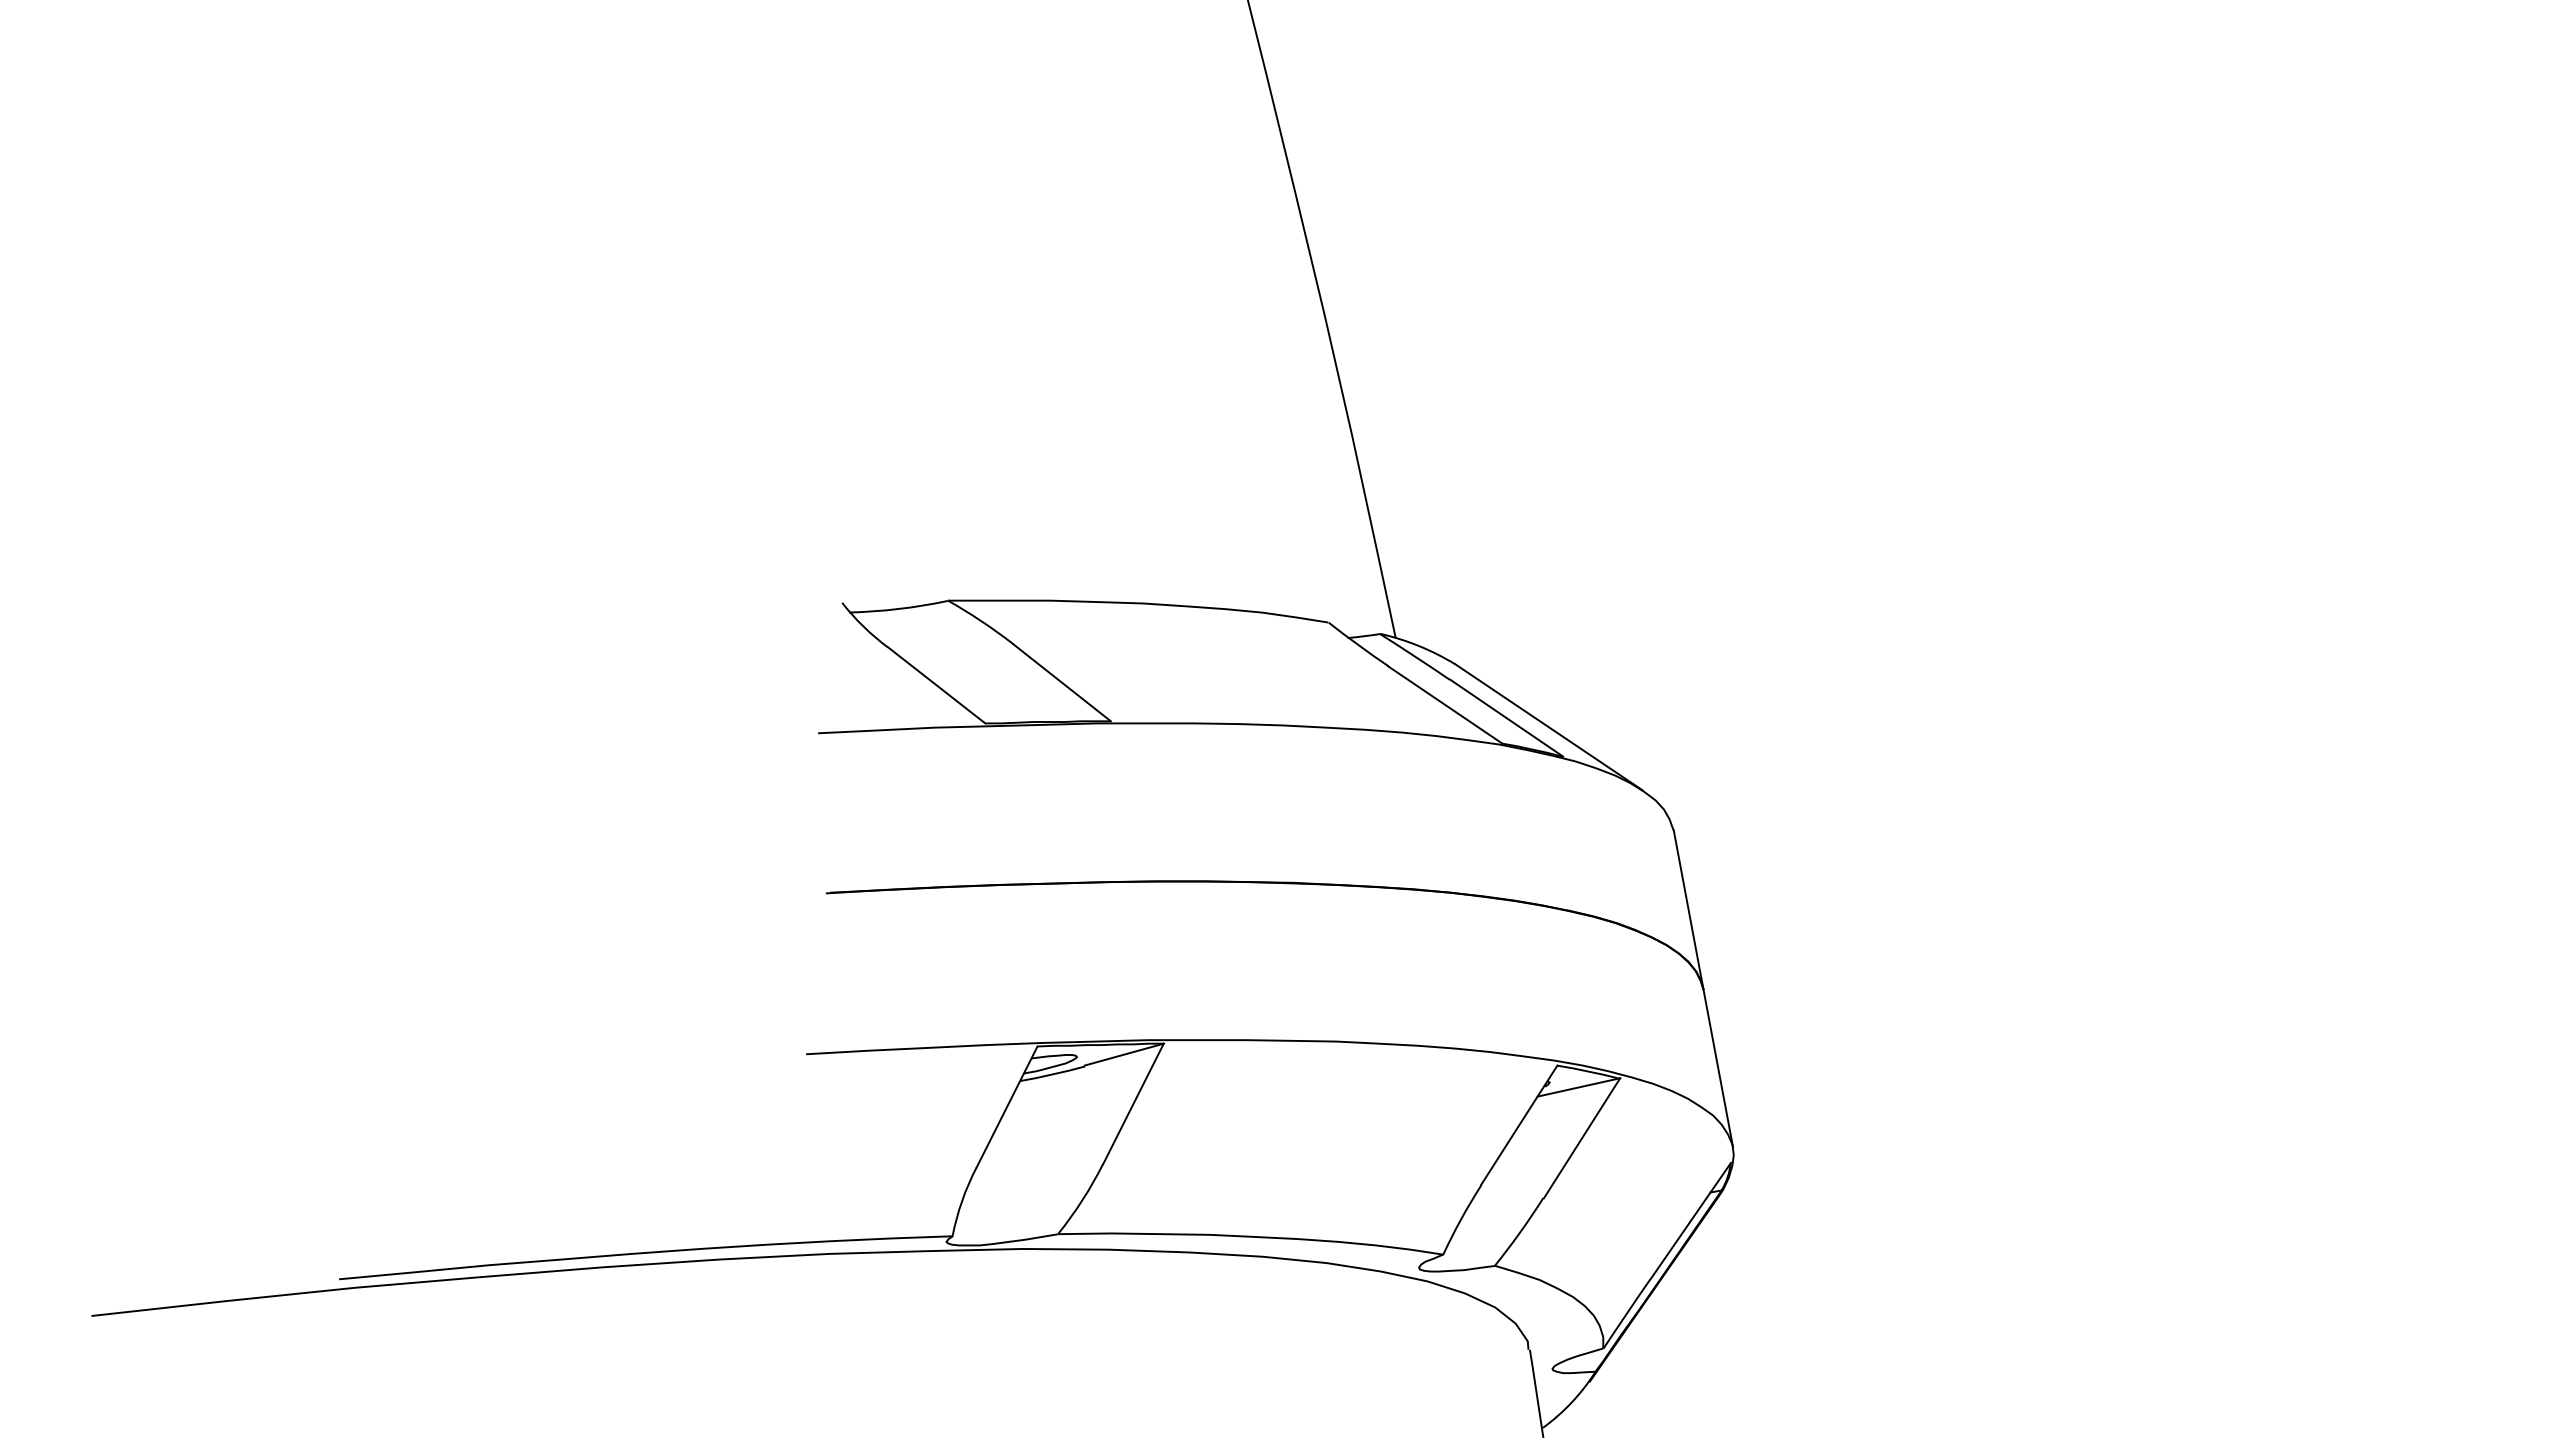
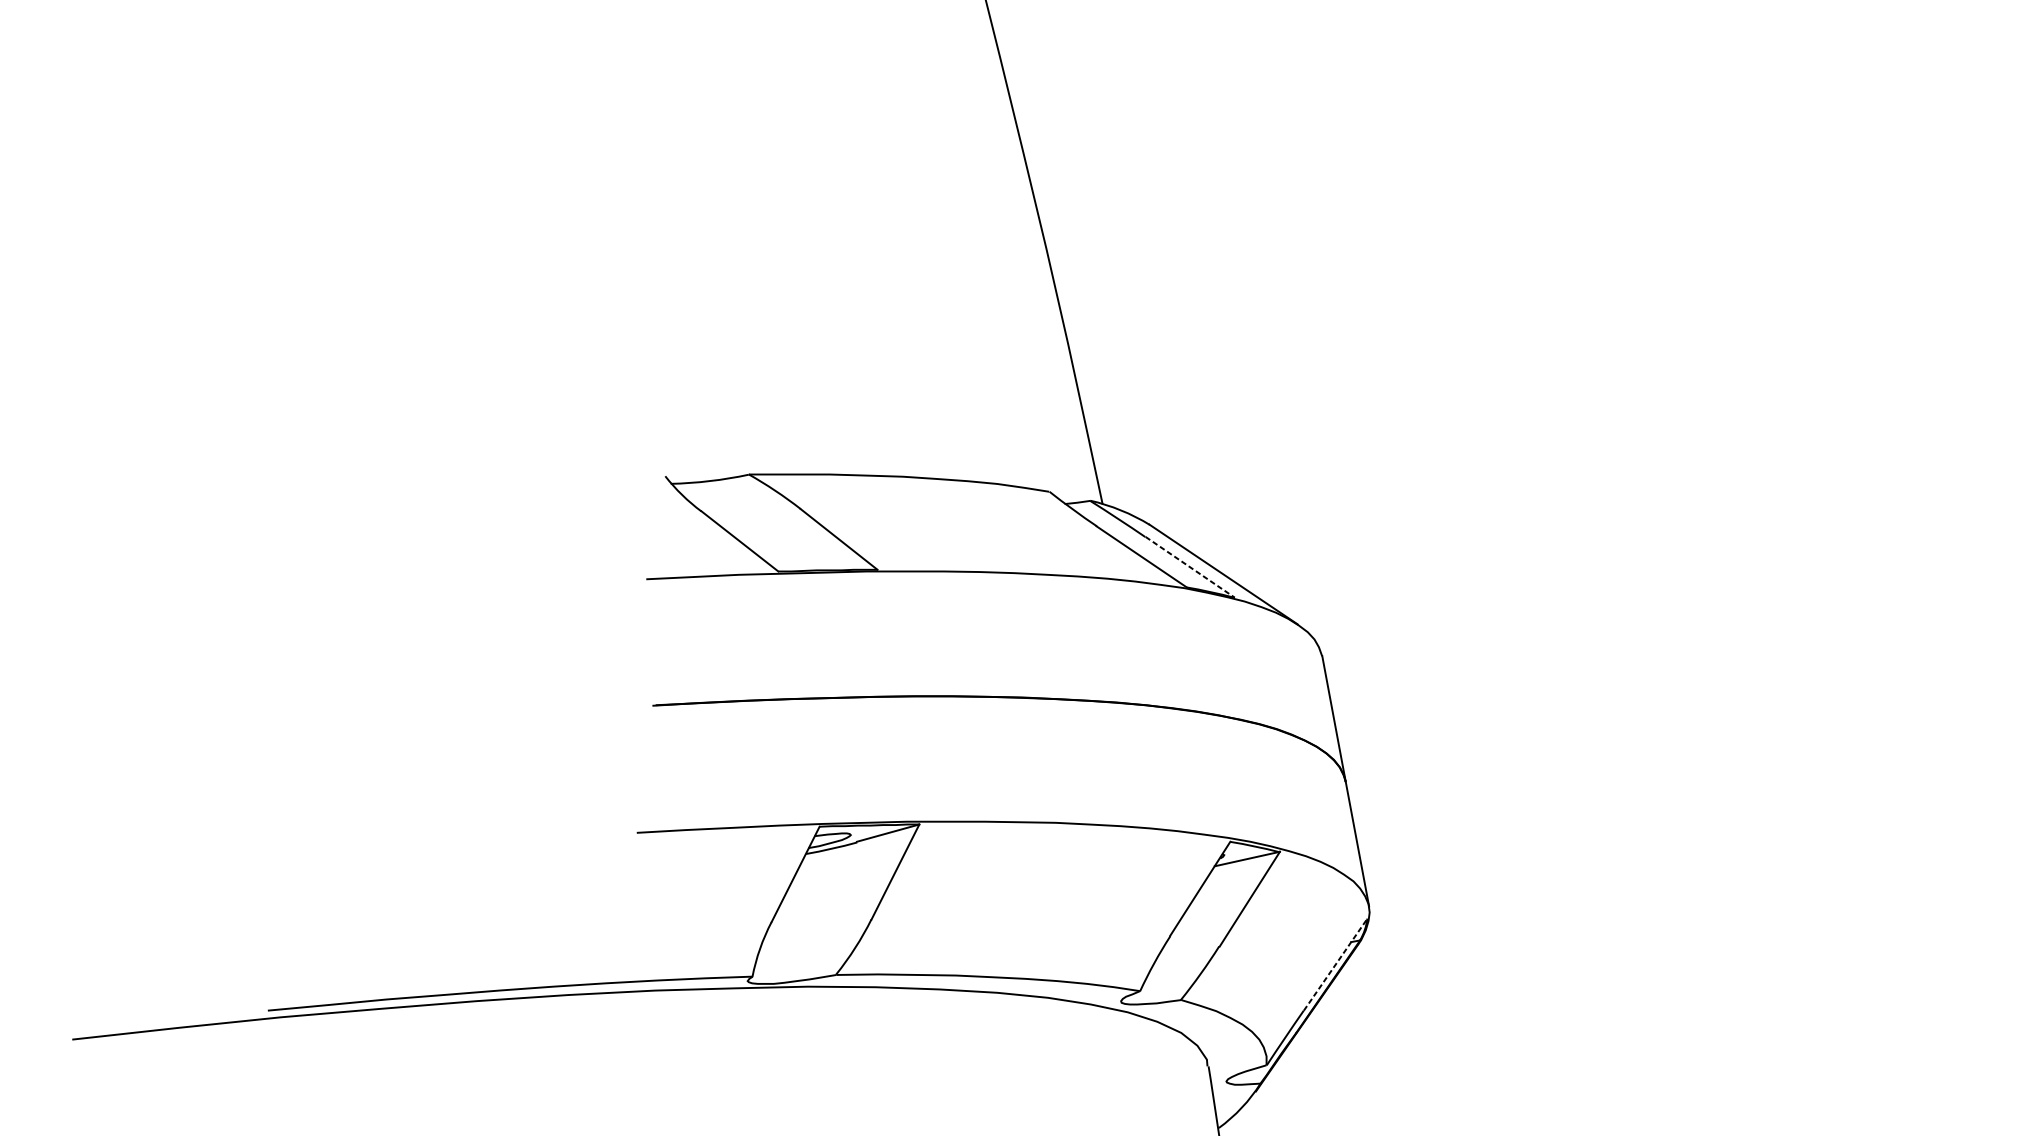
line: (1507, 718) -> (1190, 567), solid -> dashed
line: (1690, 1221) -> (1335, 964), solid -> dashed

